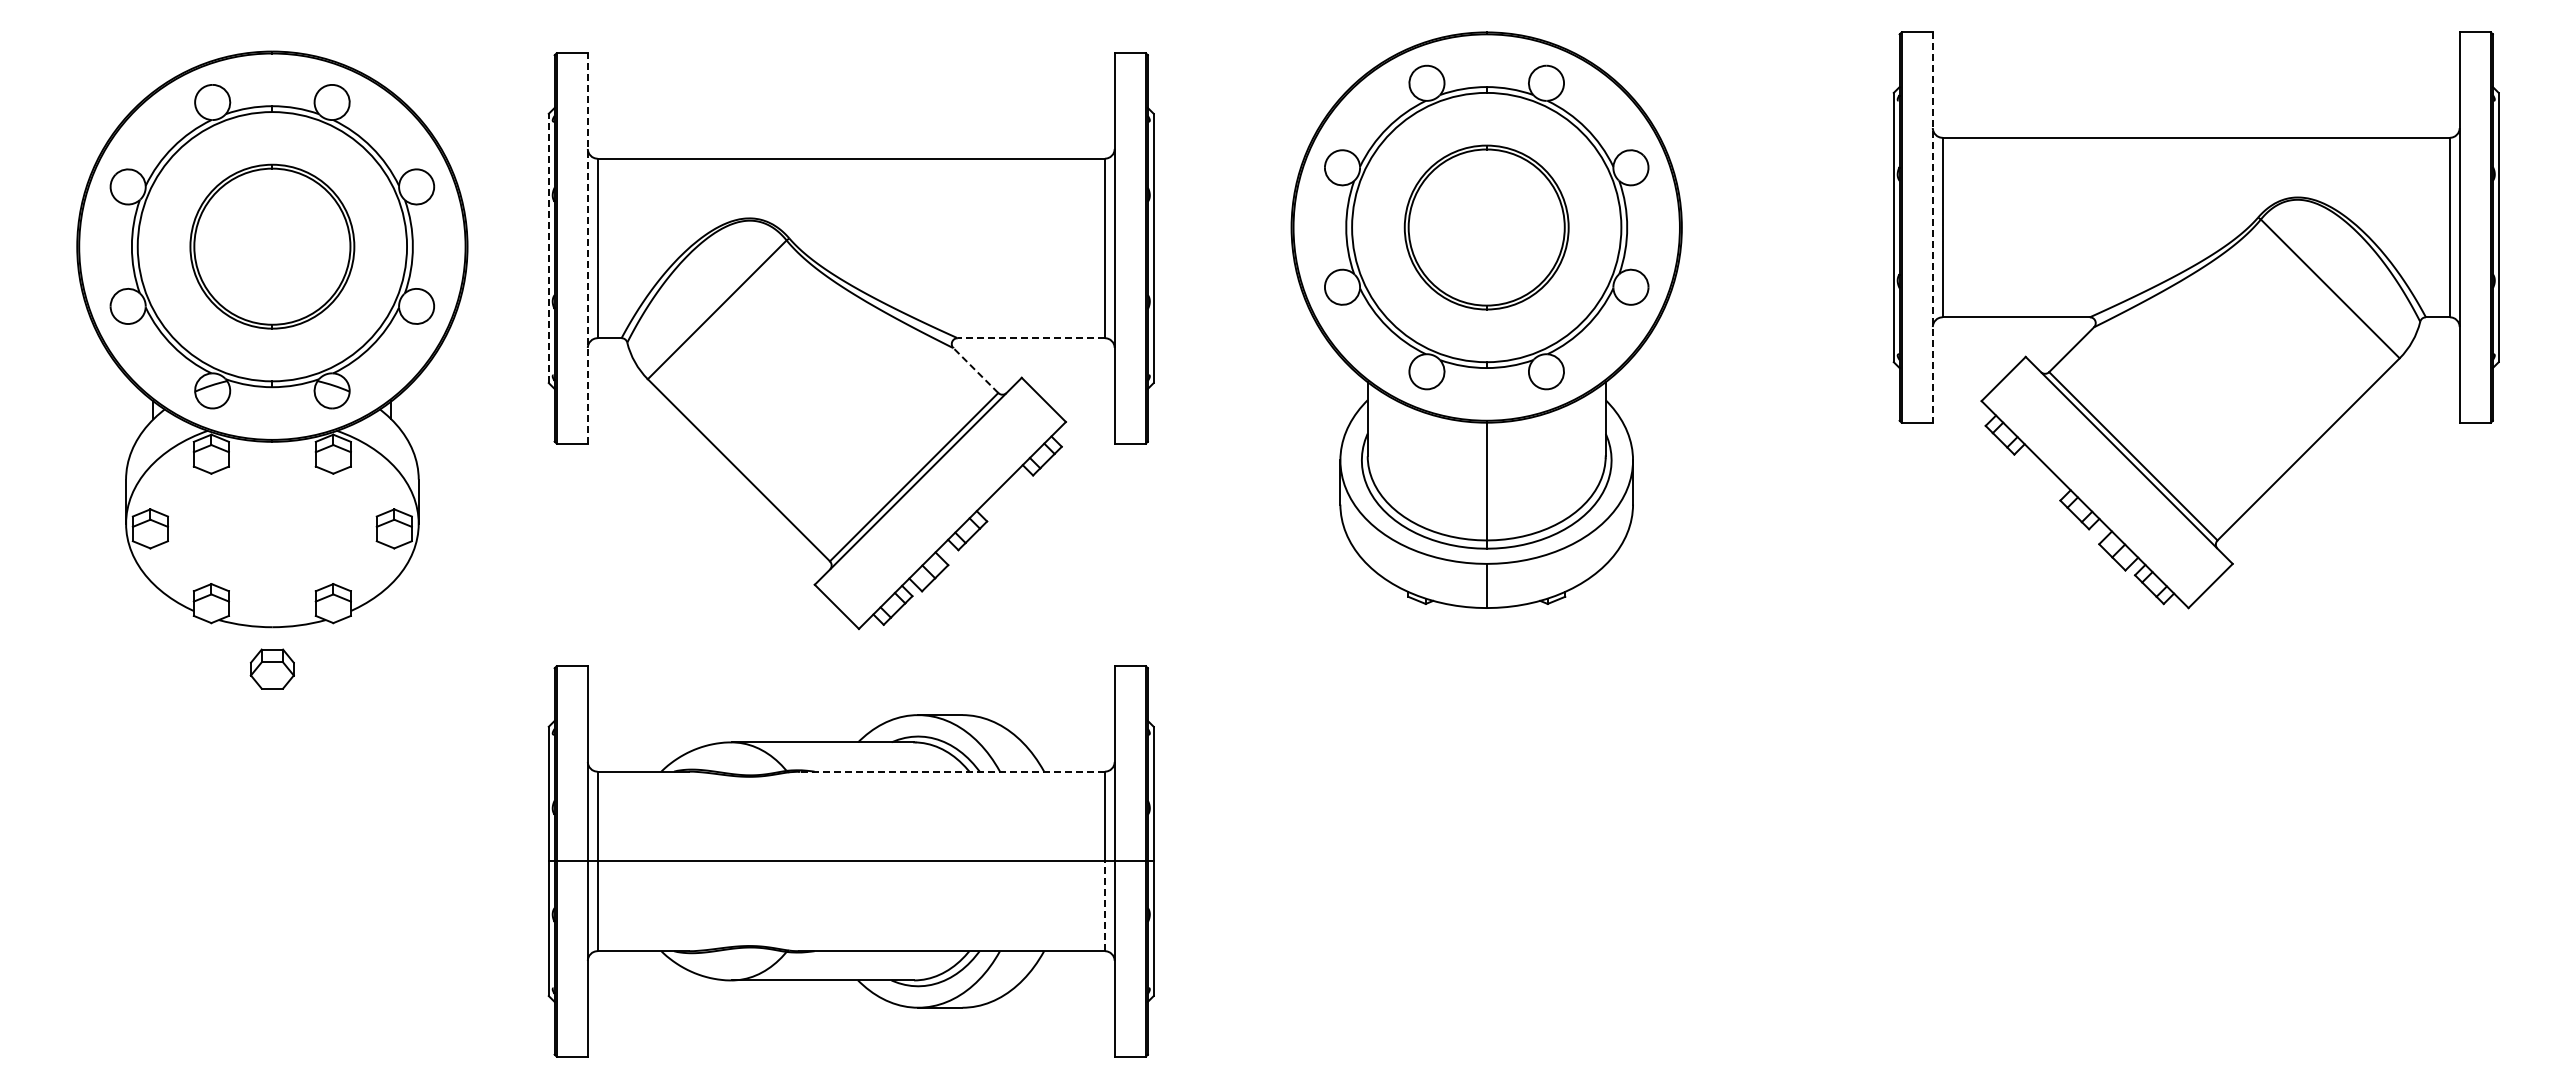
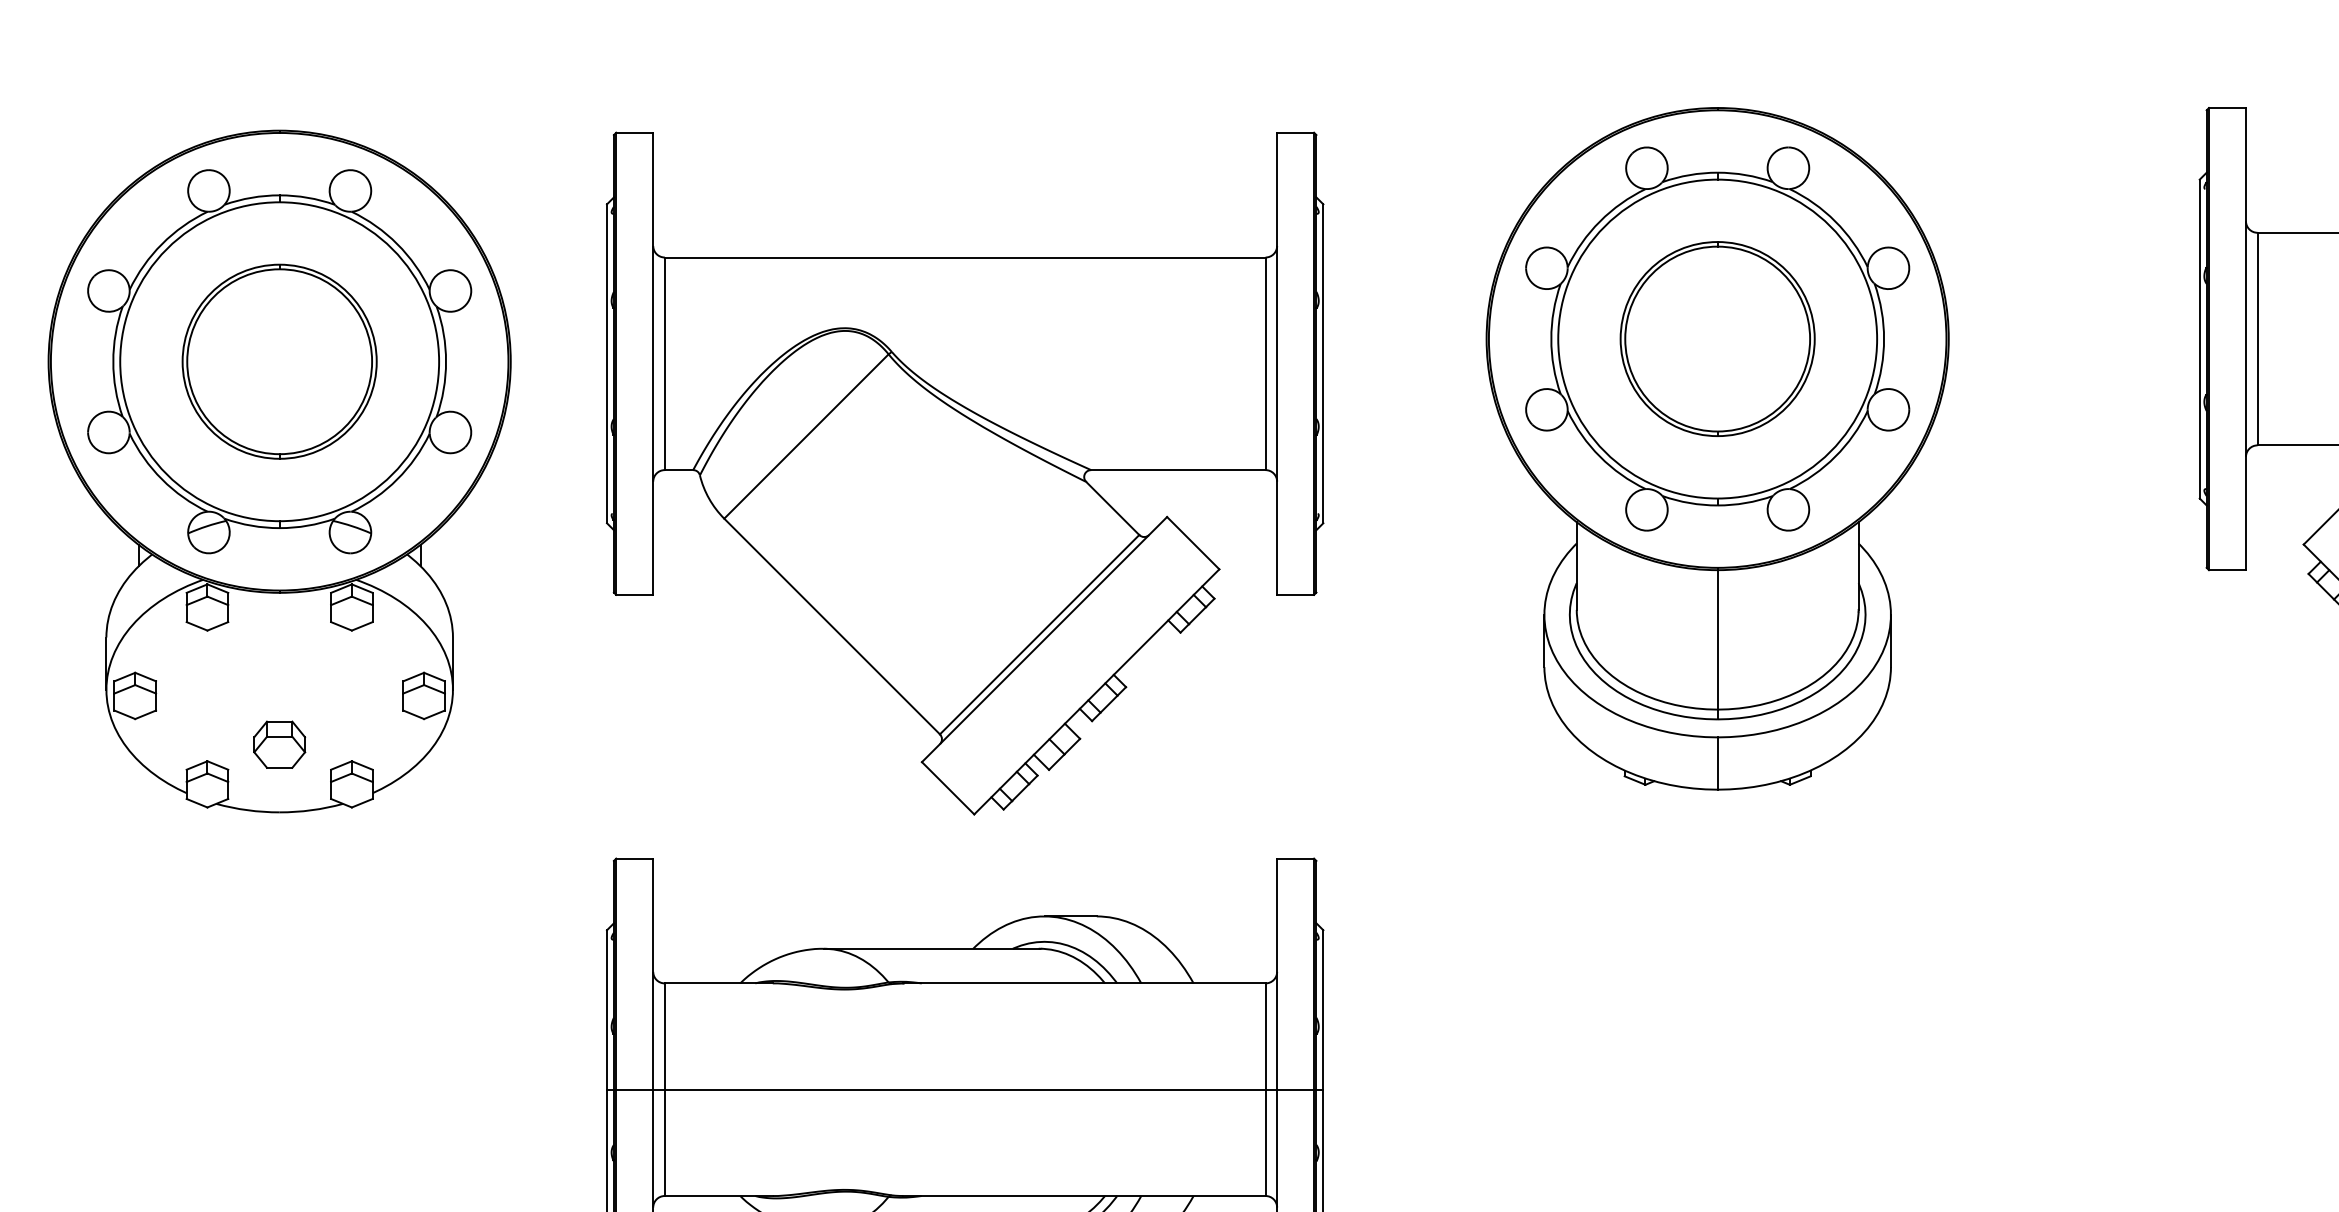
line: (1932, 228) -> (2245, 340), dashed -> solid
line: (587, 247) -> (652, 362), dashed -> solid
line: (548, 248) -> (606, 363), dashed -> solid
line: (1031, 338) -> (1178, 470), dashed -> solid
line: (975, 370) -> (1112, 508), dashed -> solid
part: (271, 668) -> (278, 744), moved
line: (952, 771) -> (1085, 983), dashed -> solid
line: (1104, 906) -> (1265, 1143), dashed -> solid

